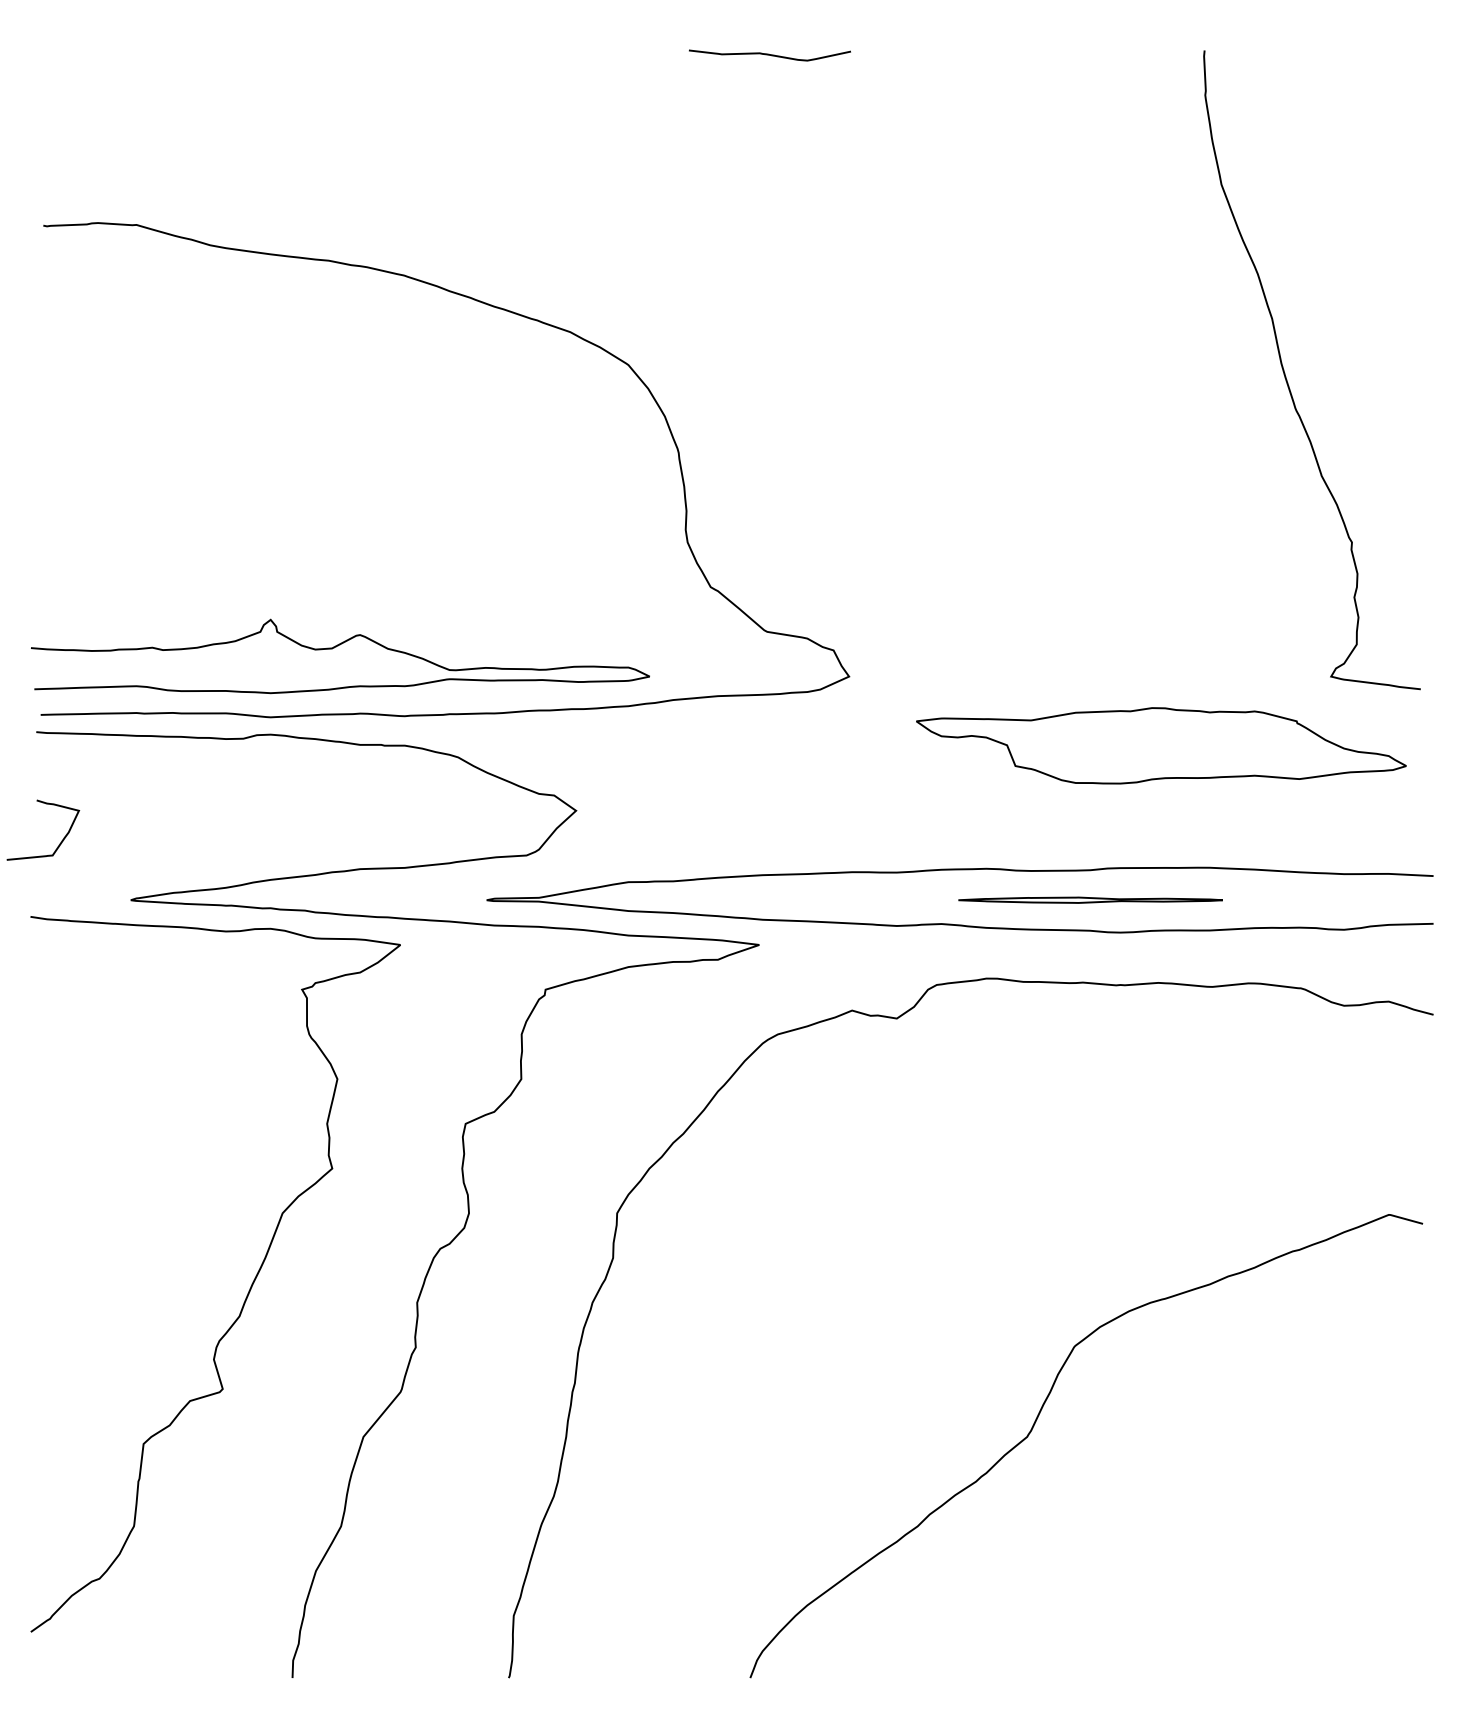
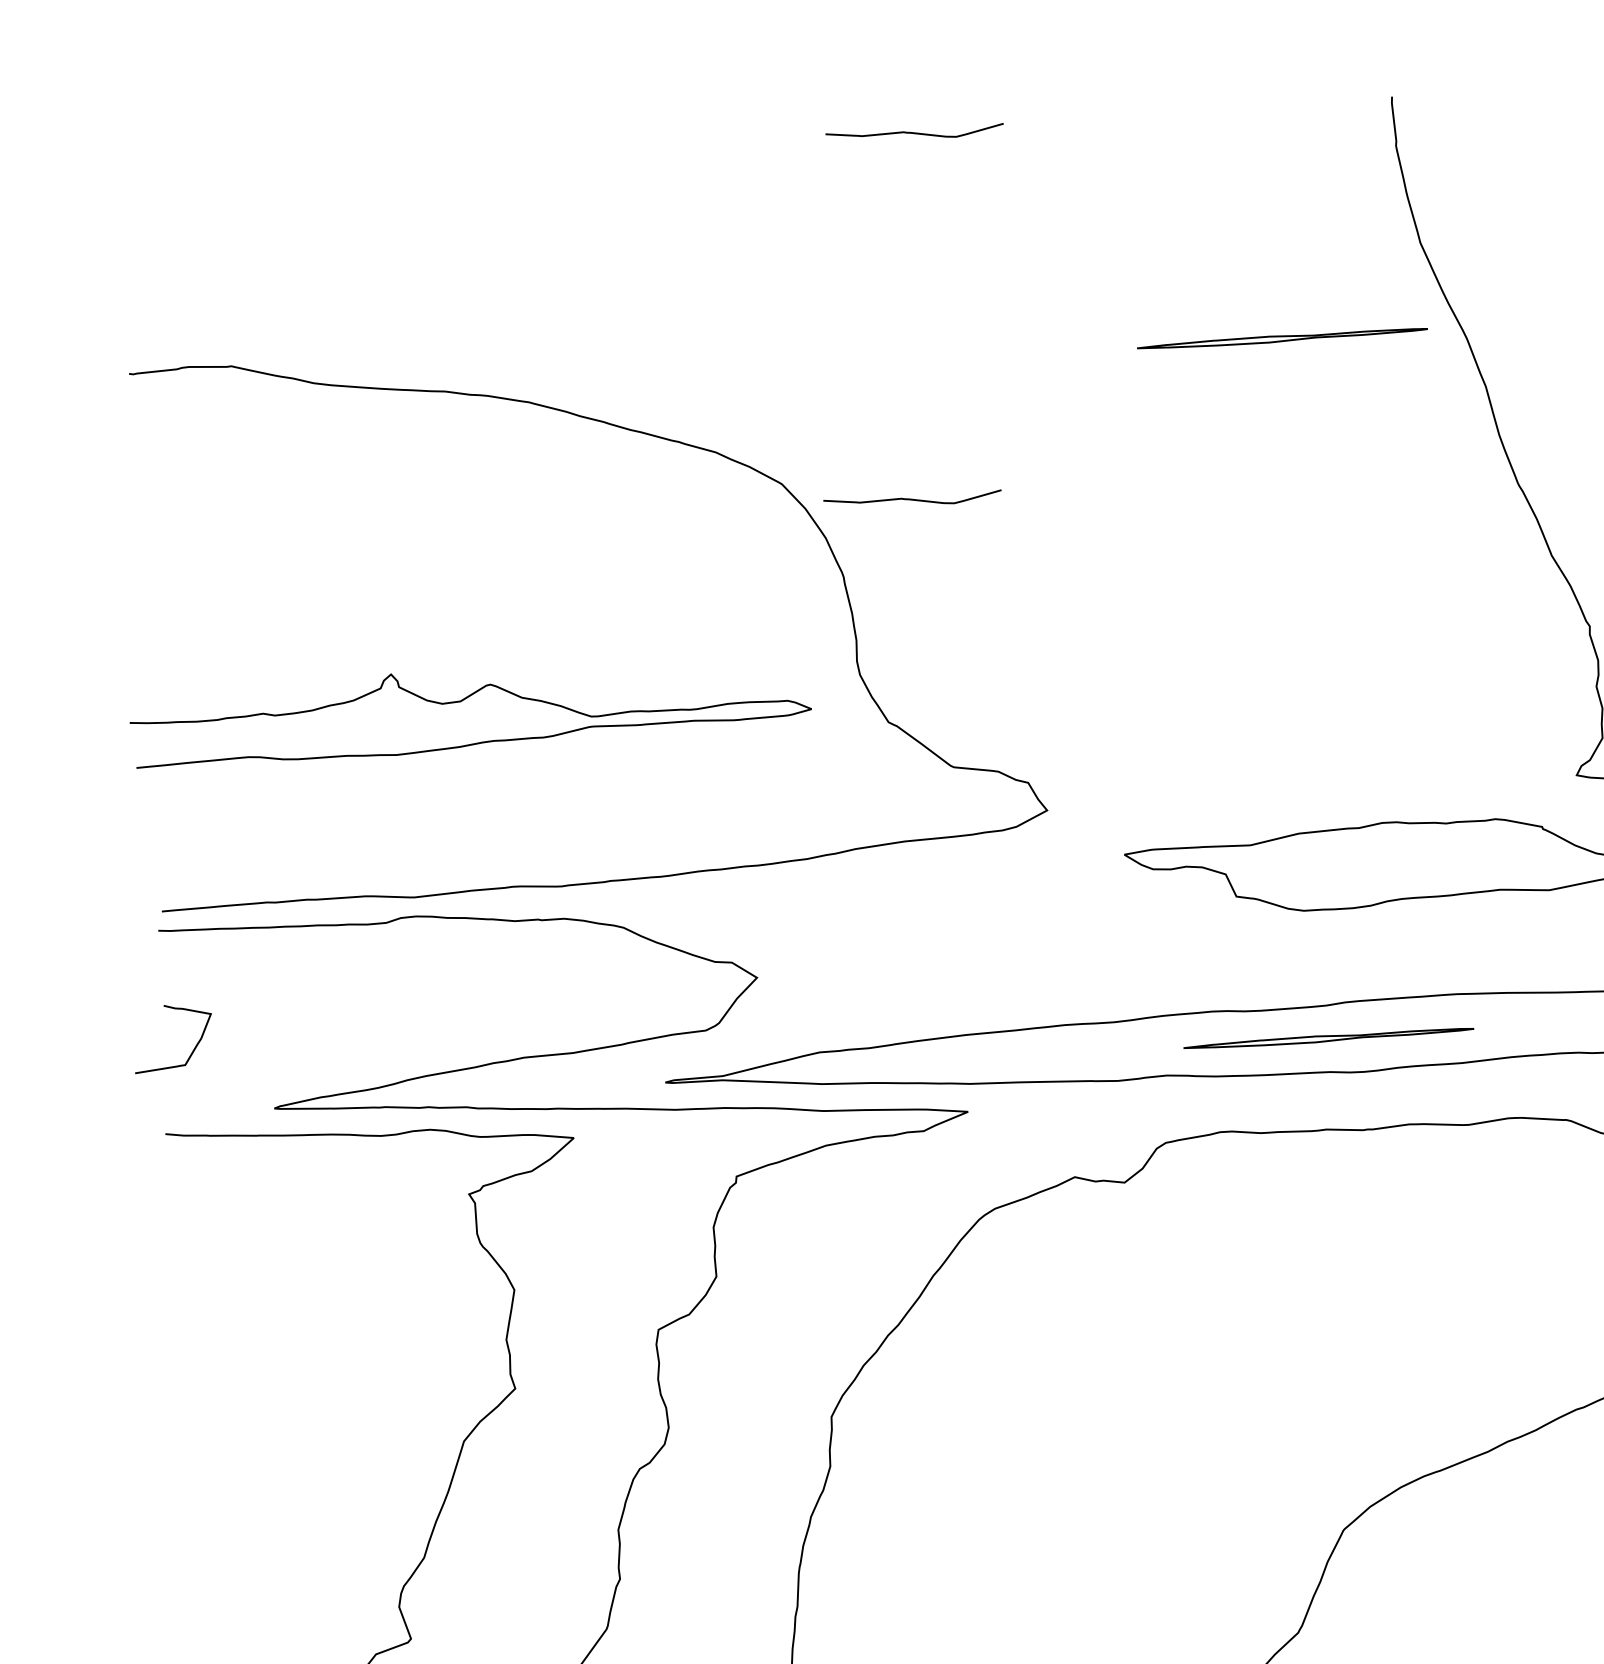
part: (1090, 262) -> (1282, 337), added
curve: (745, 387) -> (912, 500), added
curve: (336, 647) -> (465, 700), moved

